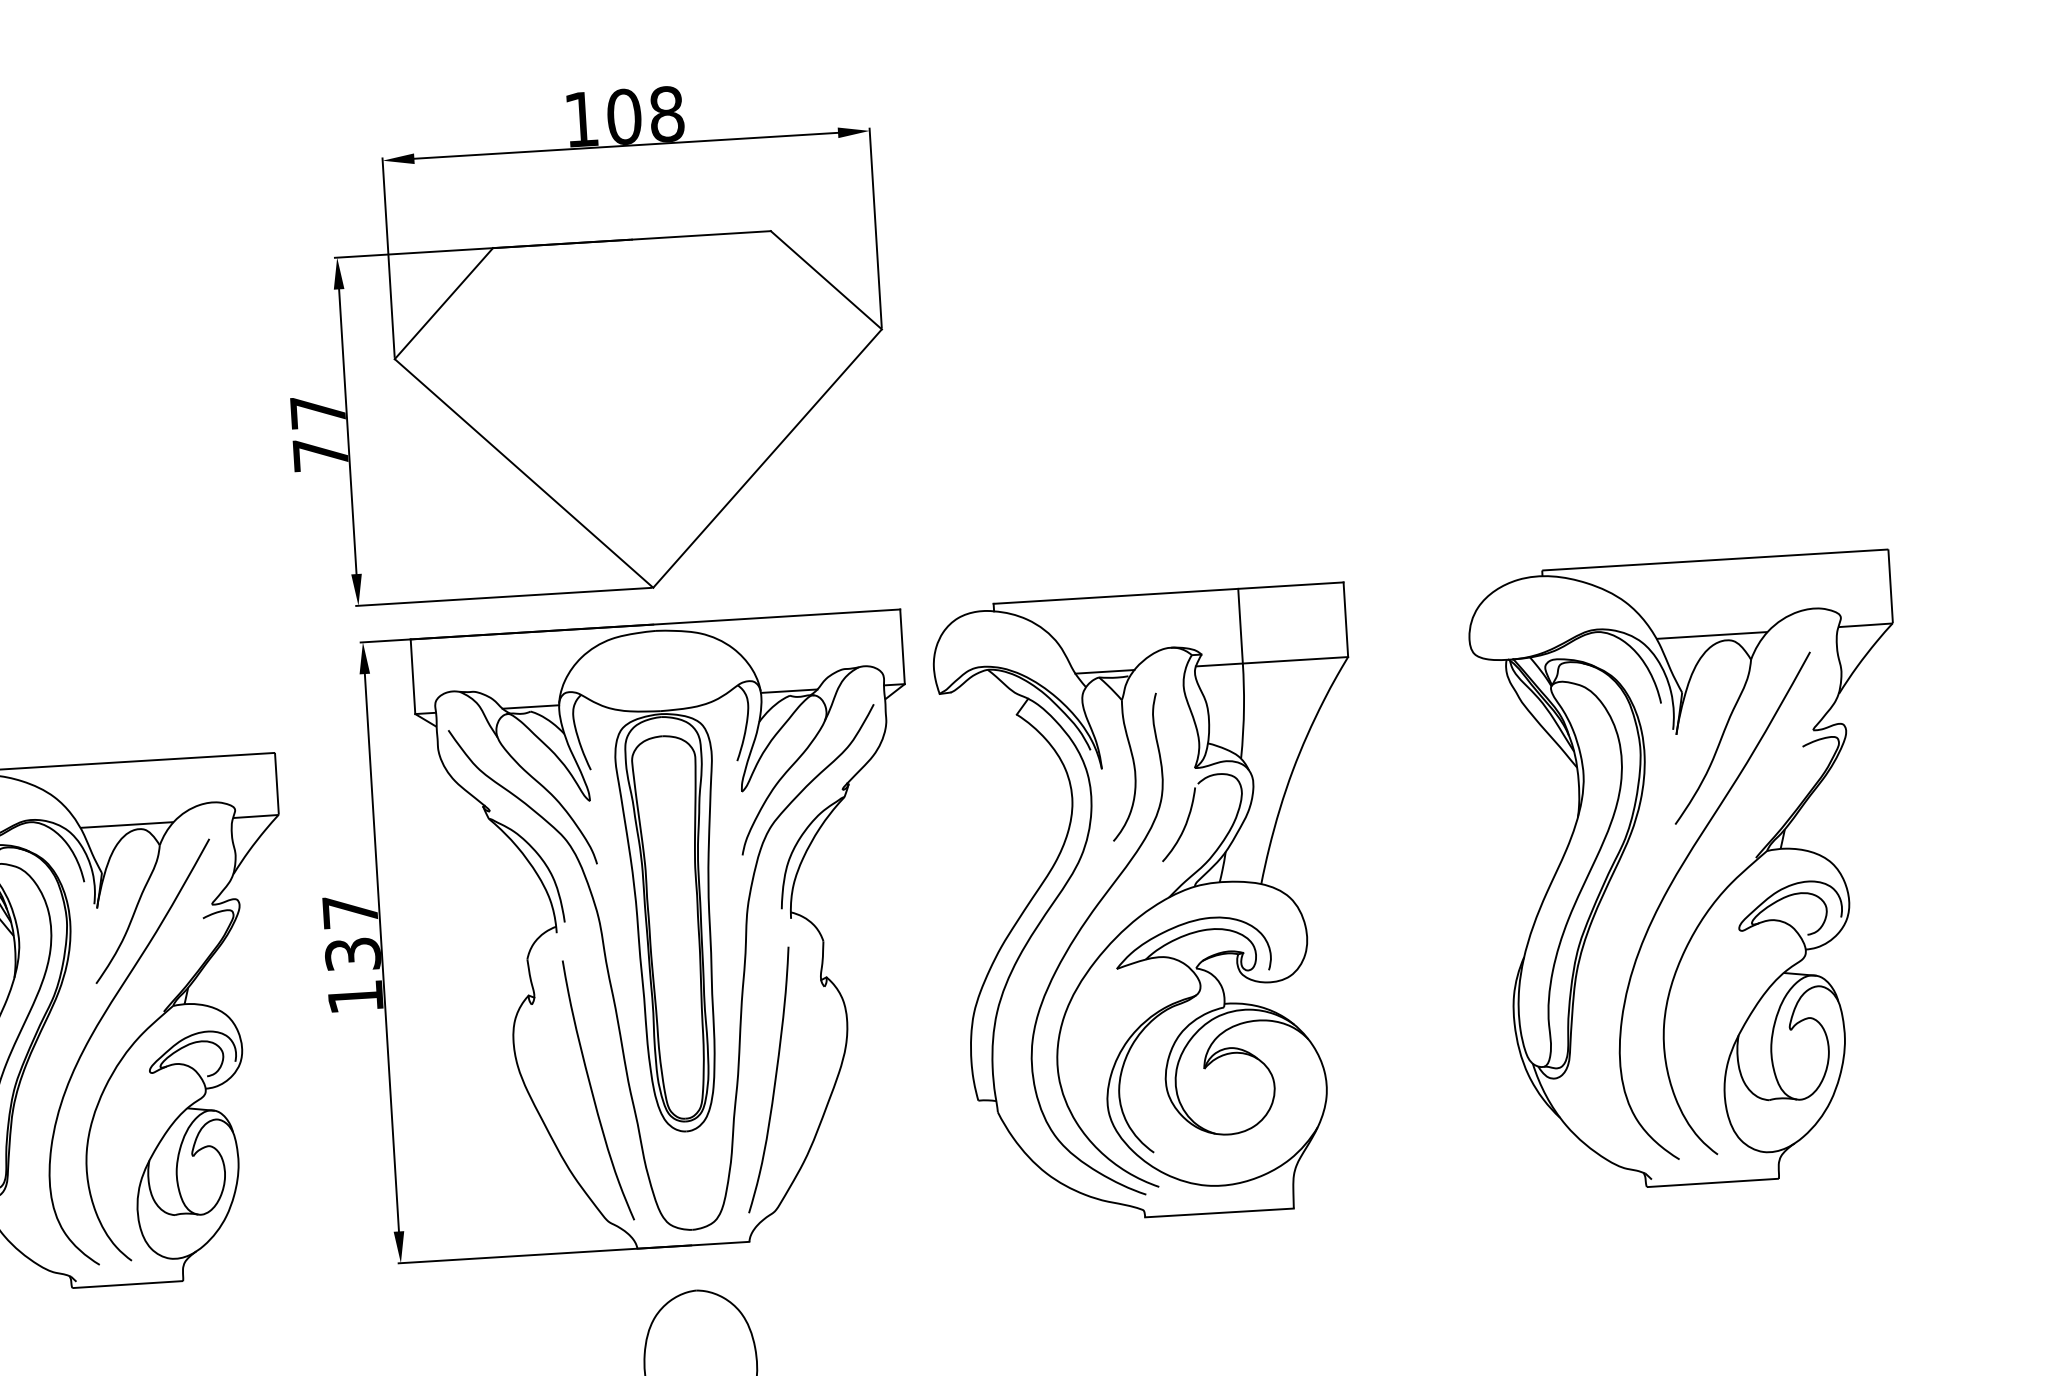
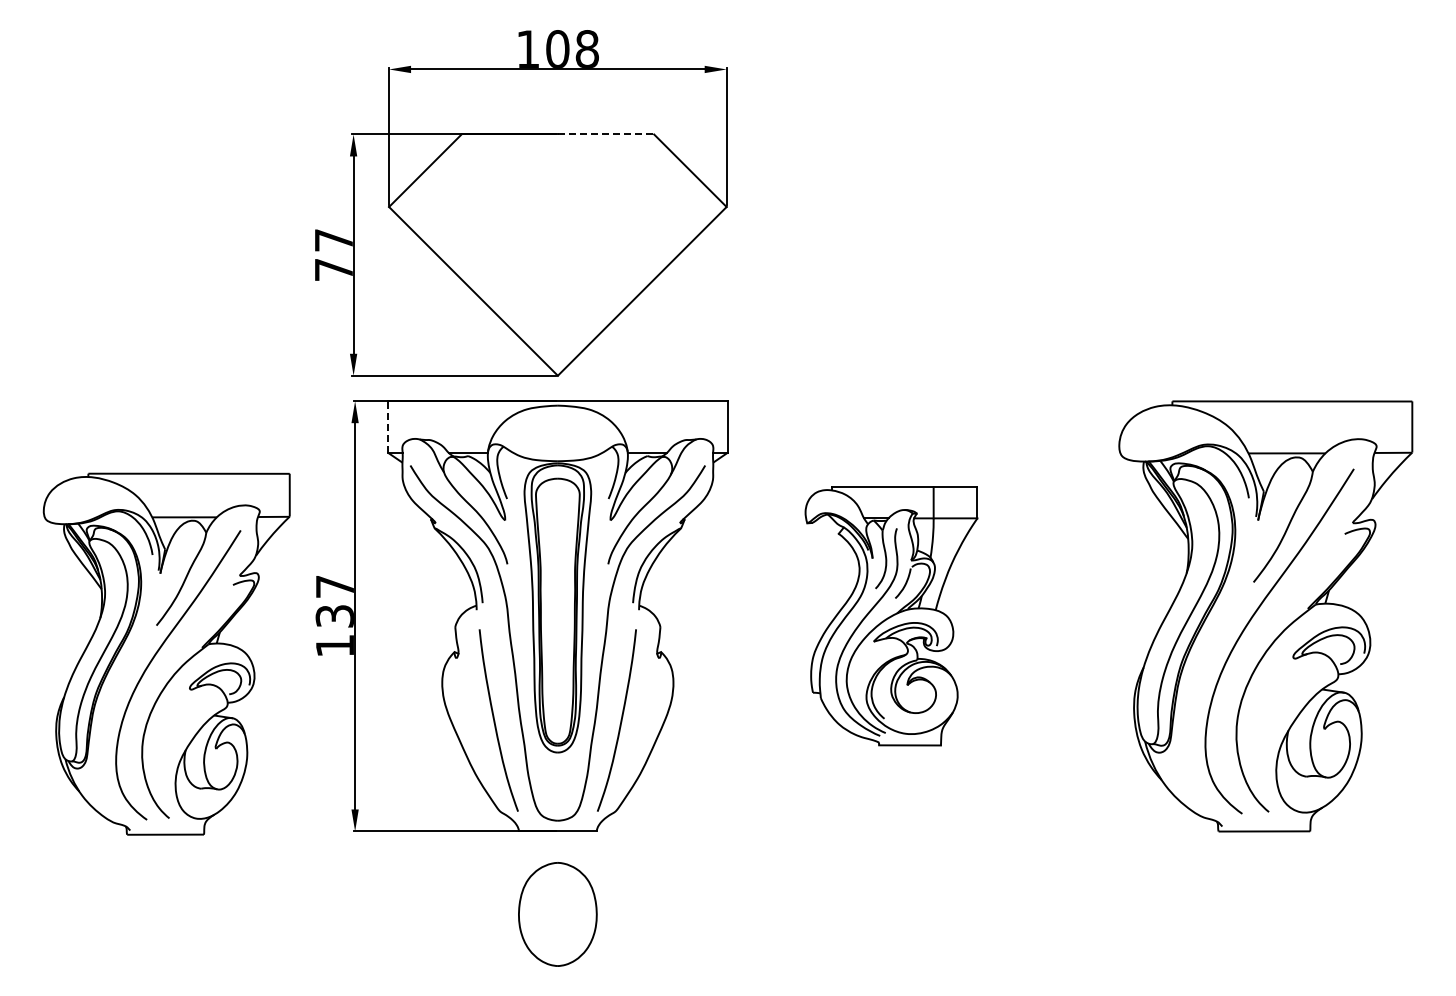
line: (702, 235) -> (606, 134), solid -> dashed
line: (413, 677) -> (388, 427), solid -> dashed
part: (1155, 905) -> (891, 616), size x0.6

